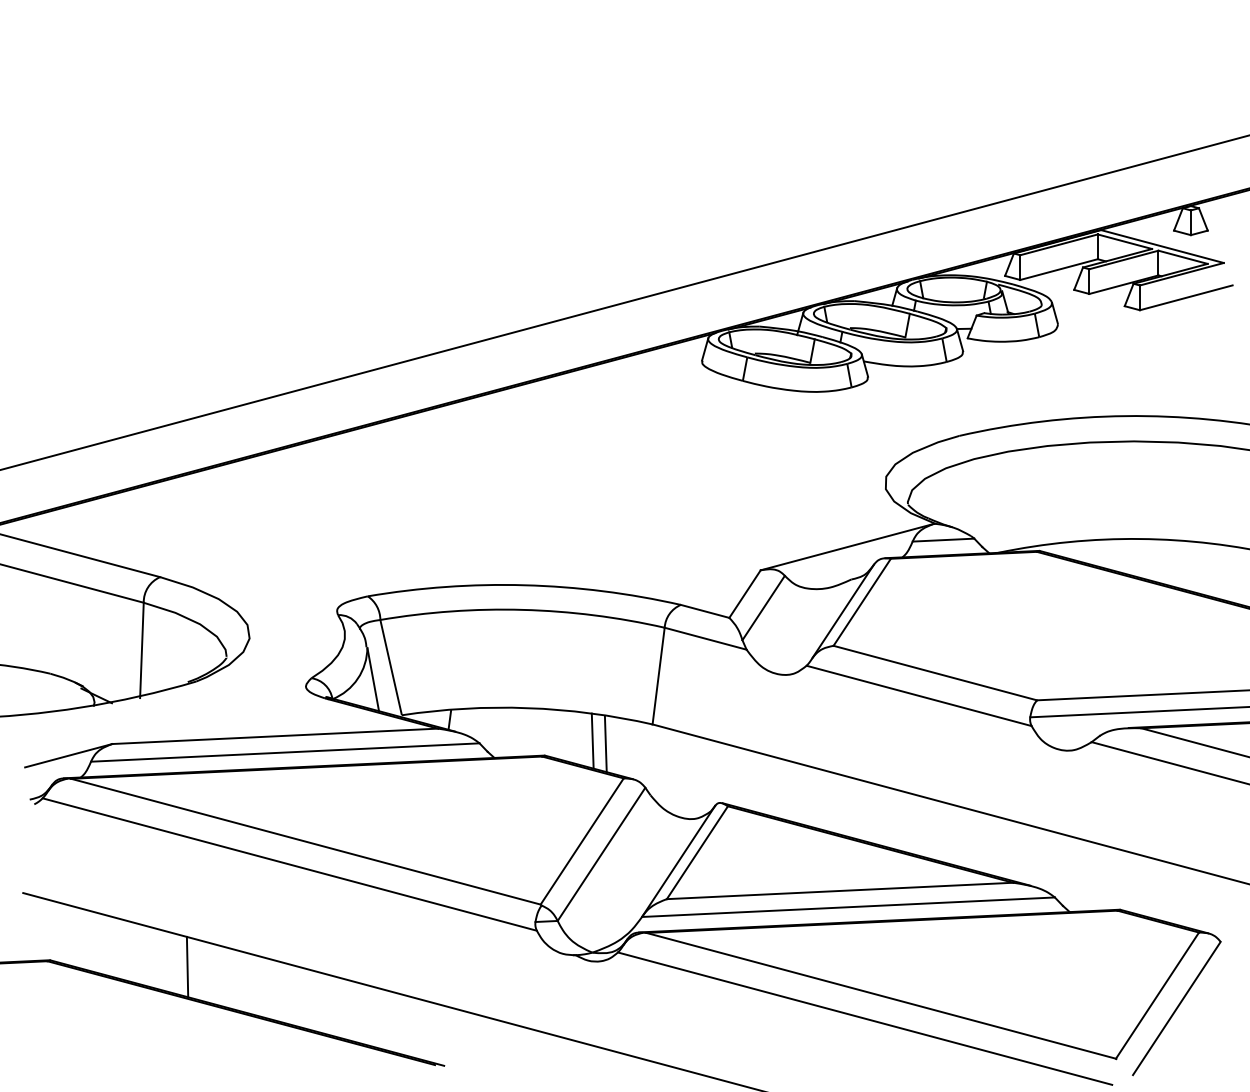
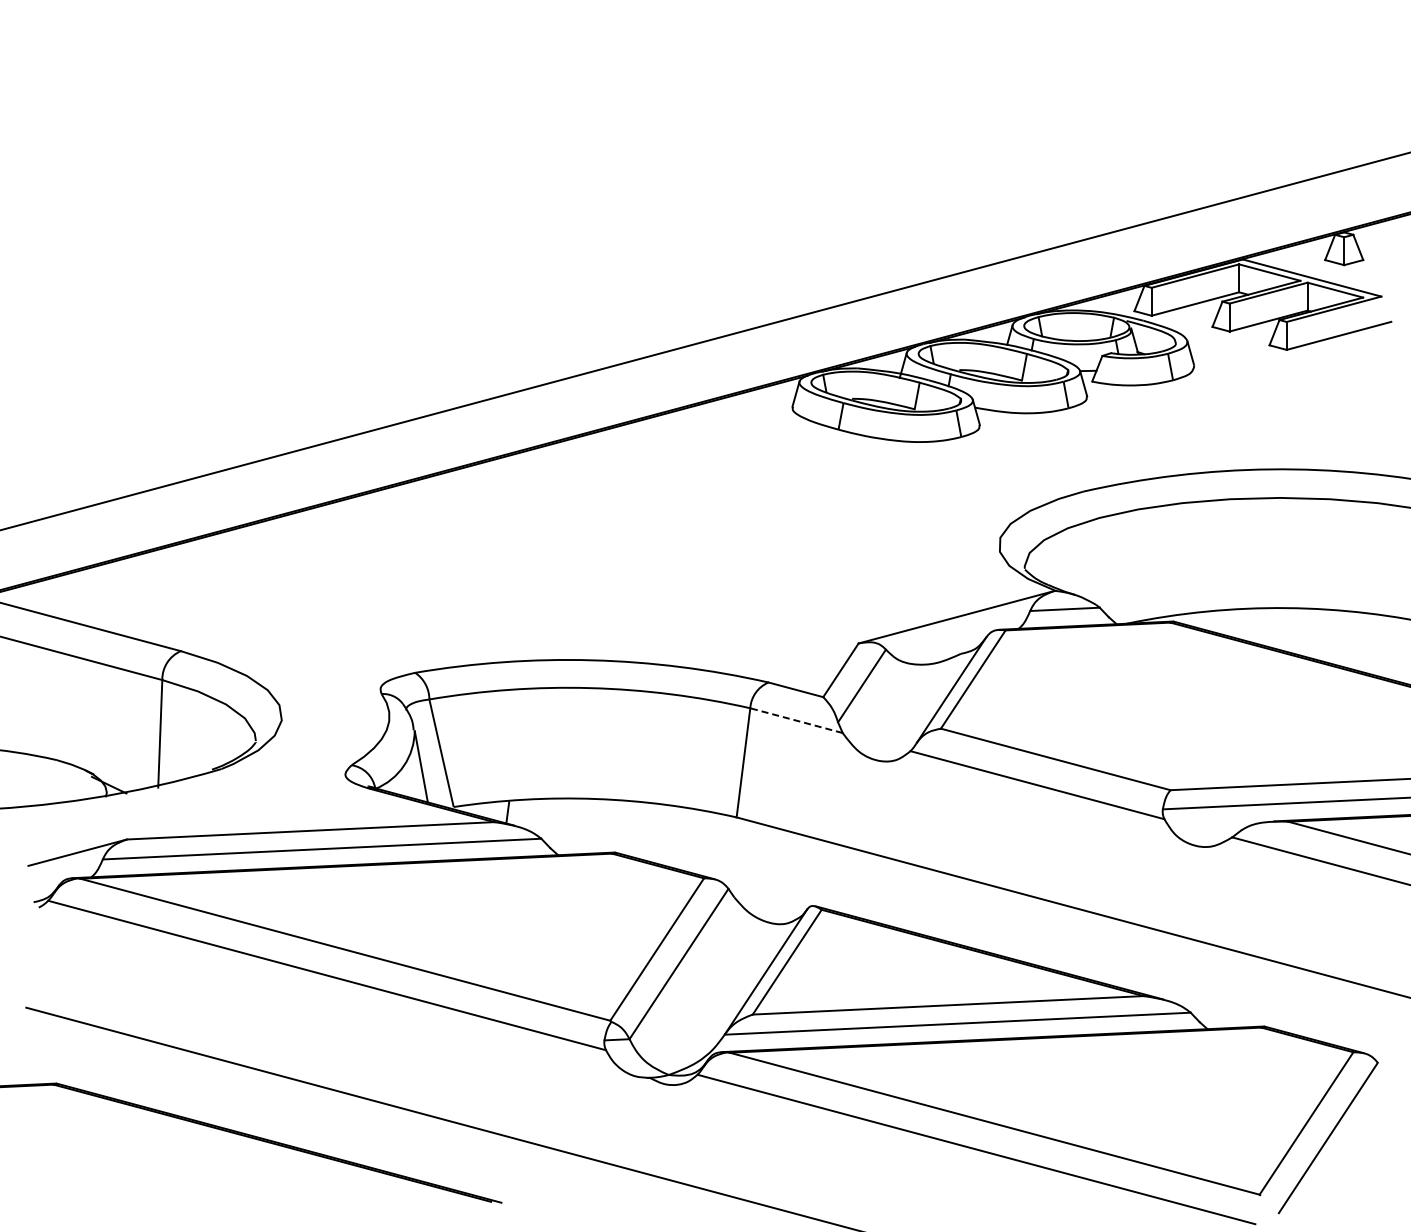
line: (705, 638) -> (796, 720), solid -> dashed
line: (593, 741) -> (669, 836), removed
line: (605, 744) -> (683, 839), removed
line: (187, 967) -> (211, 1091), removed

